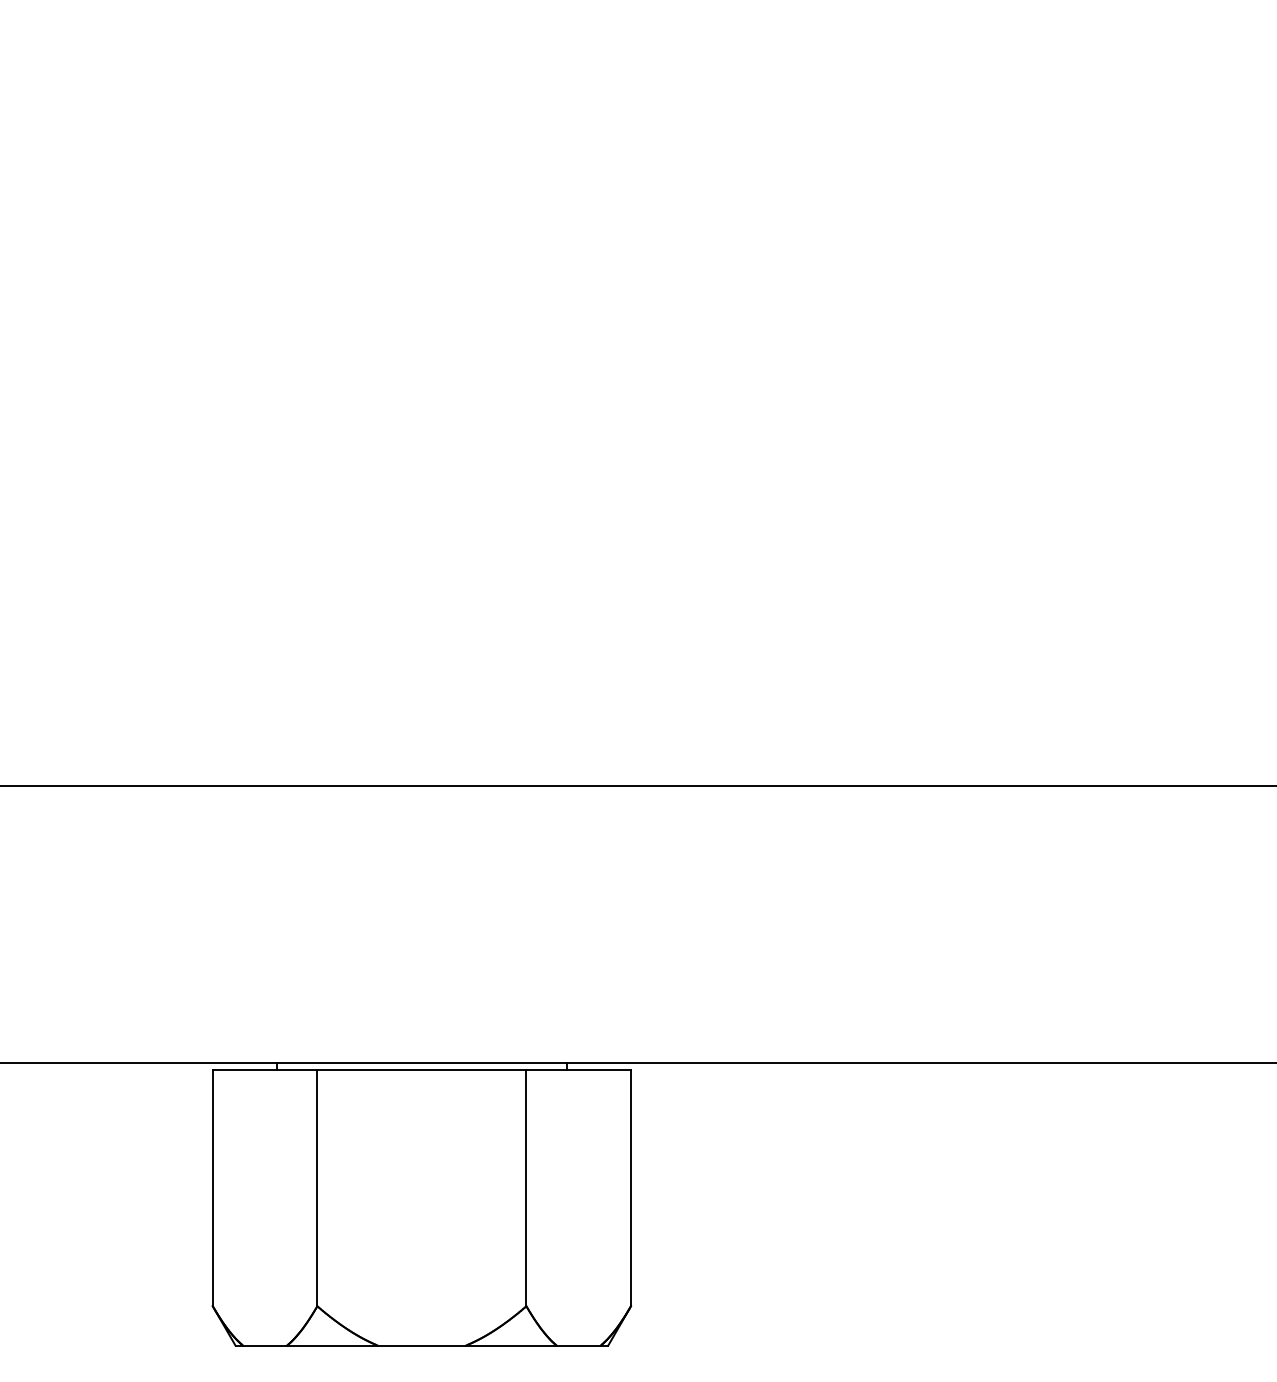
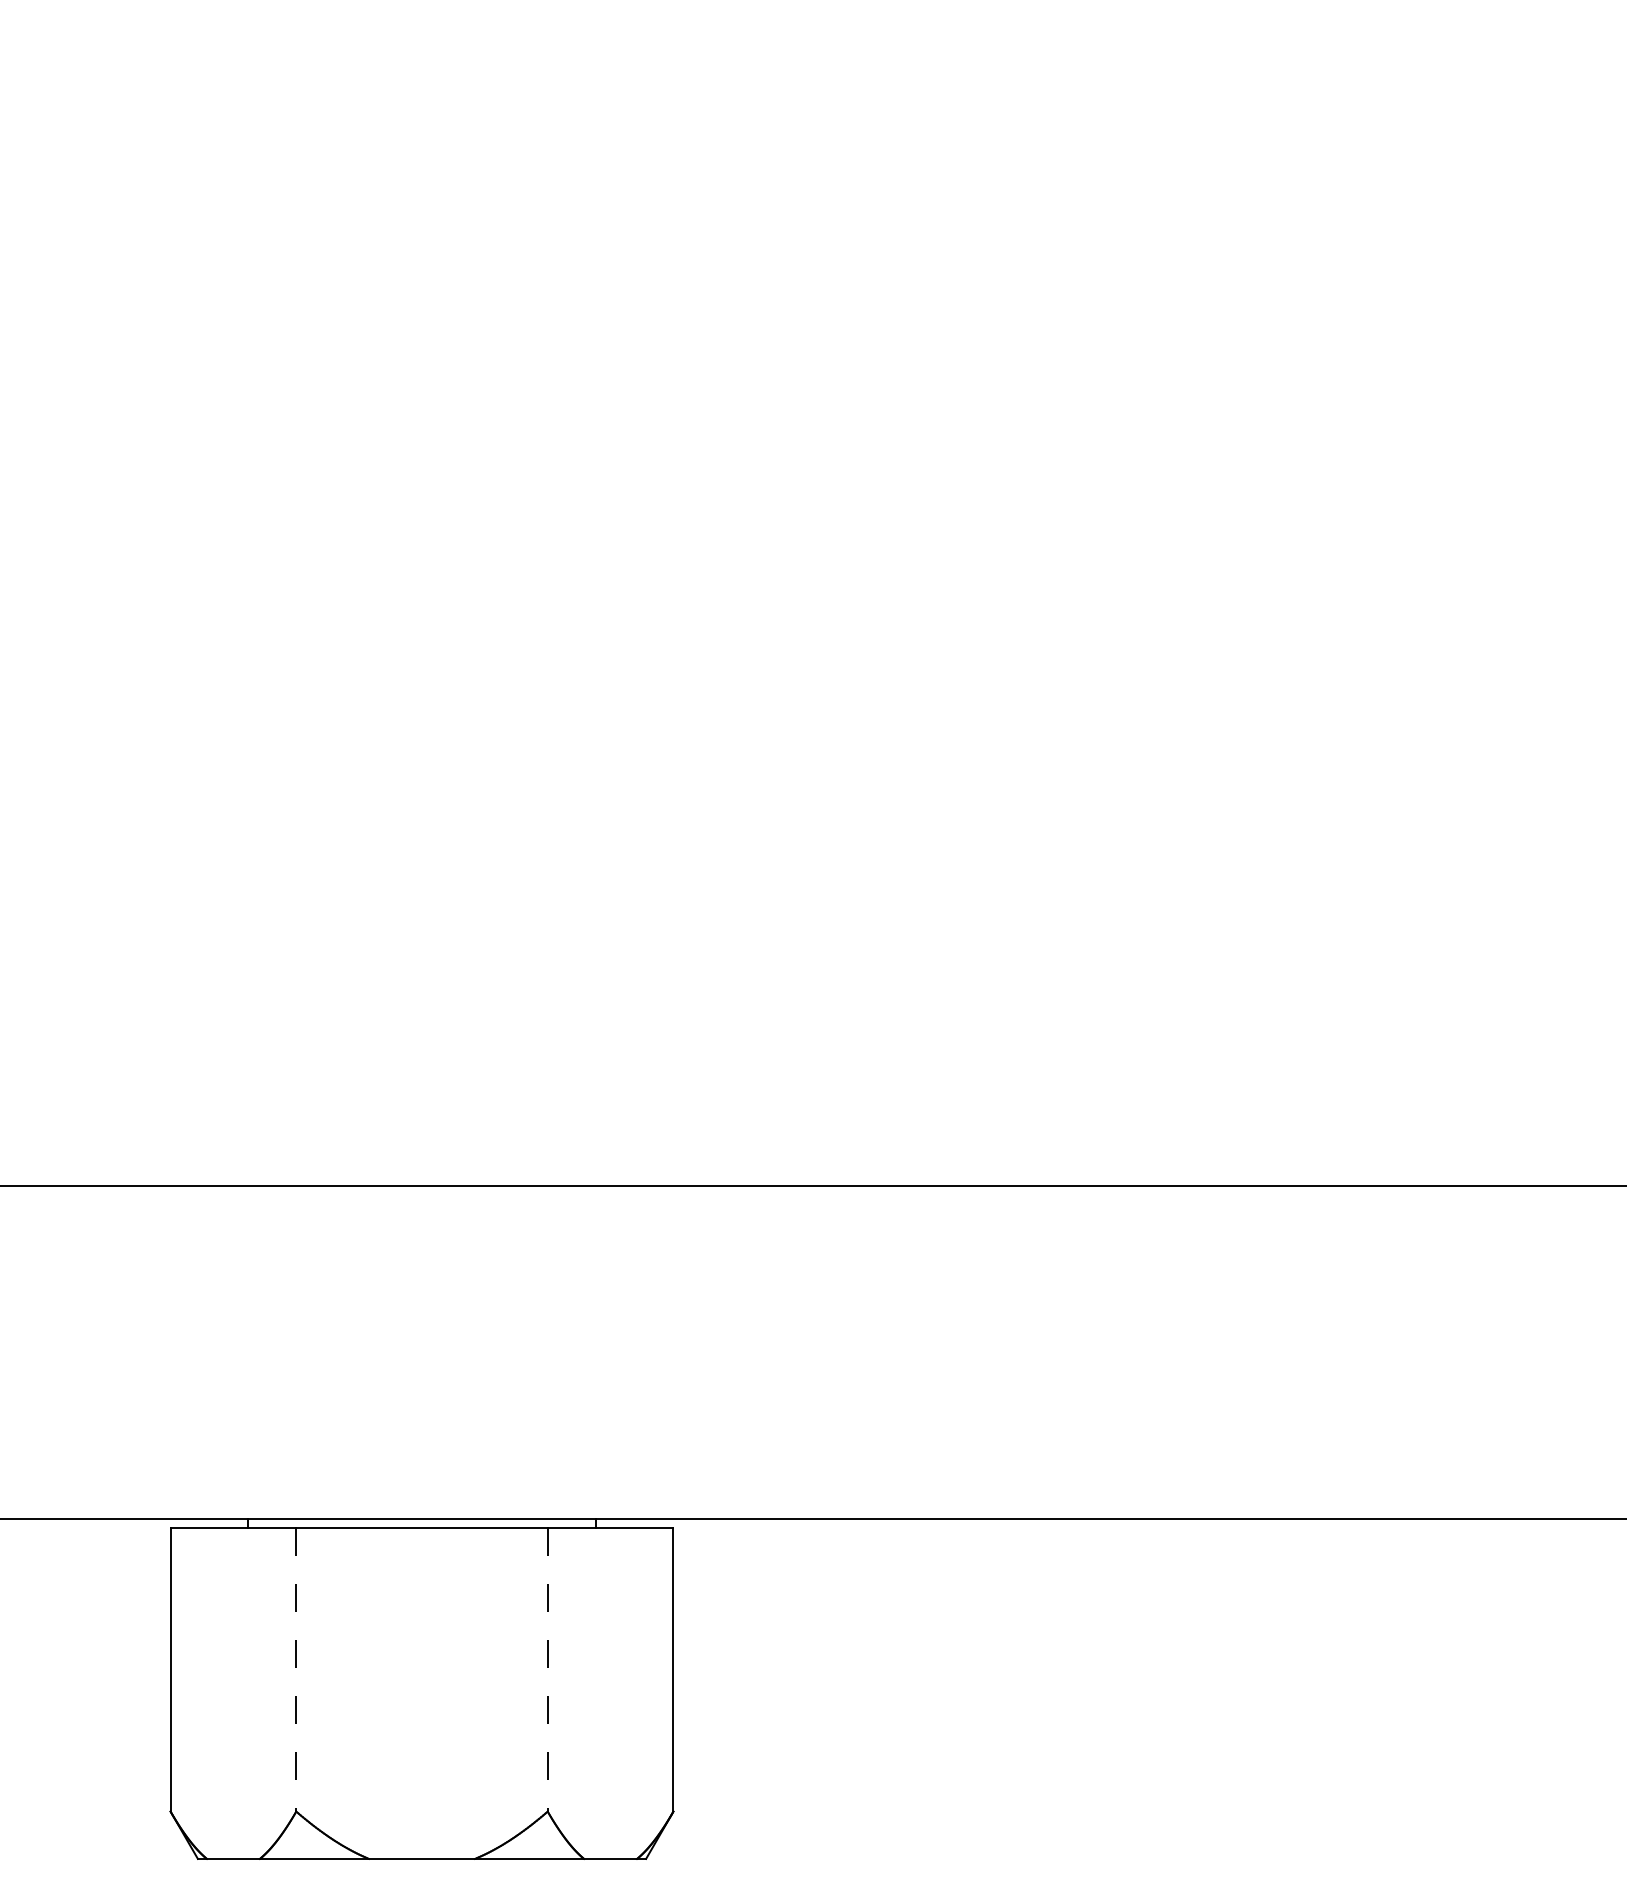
line: (317, 1188) -> (296, 1670), solid -> dashed
line: (526, 1188) -> (547, 1670), solid -> dashed

